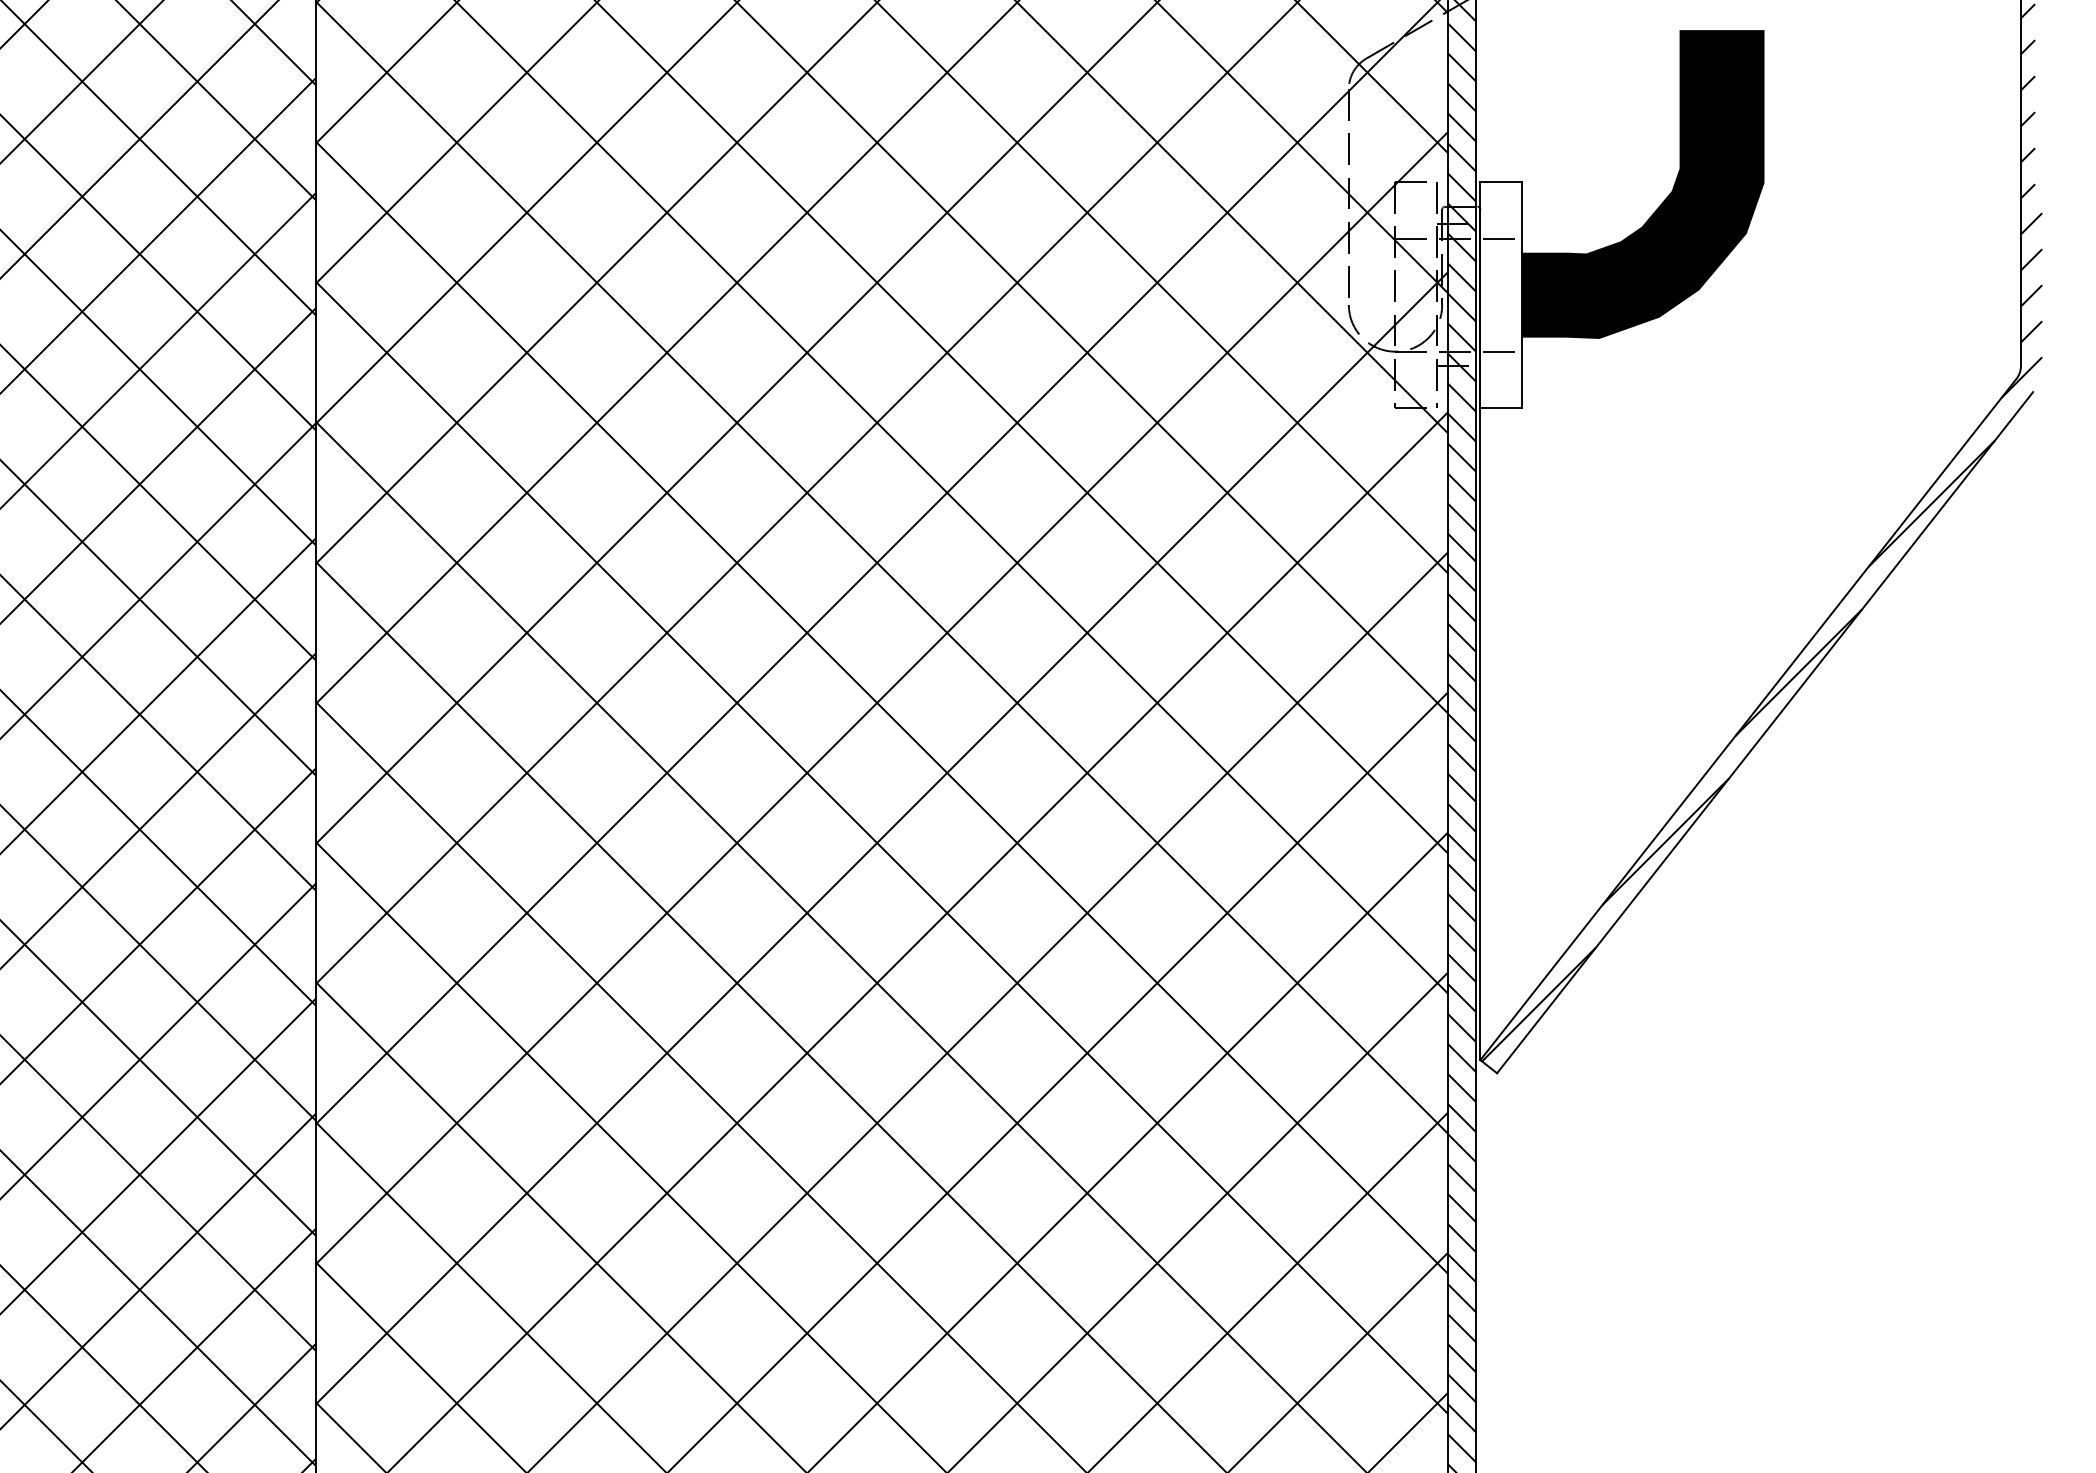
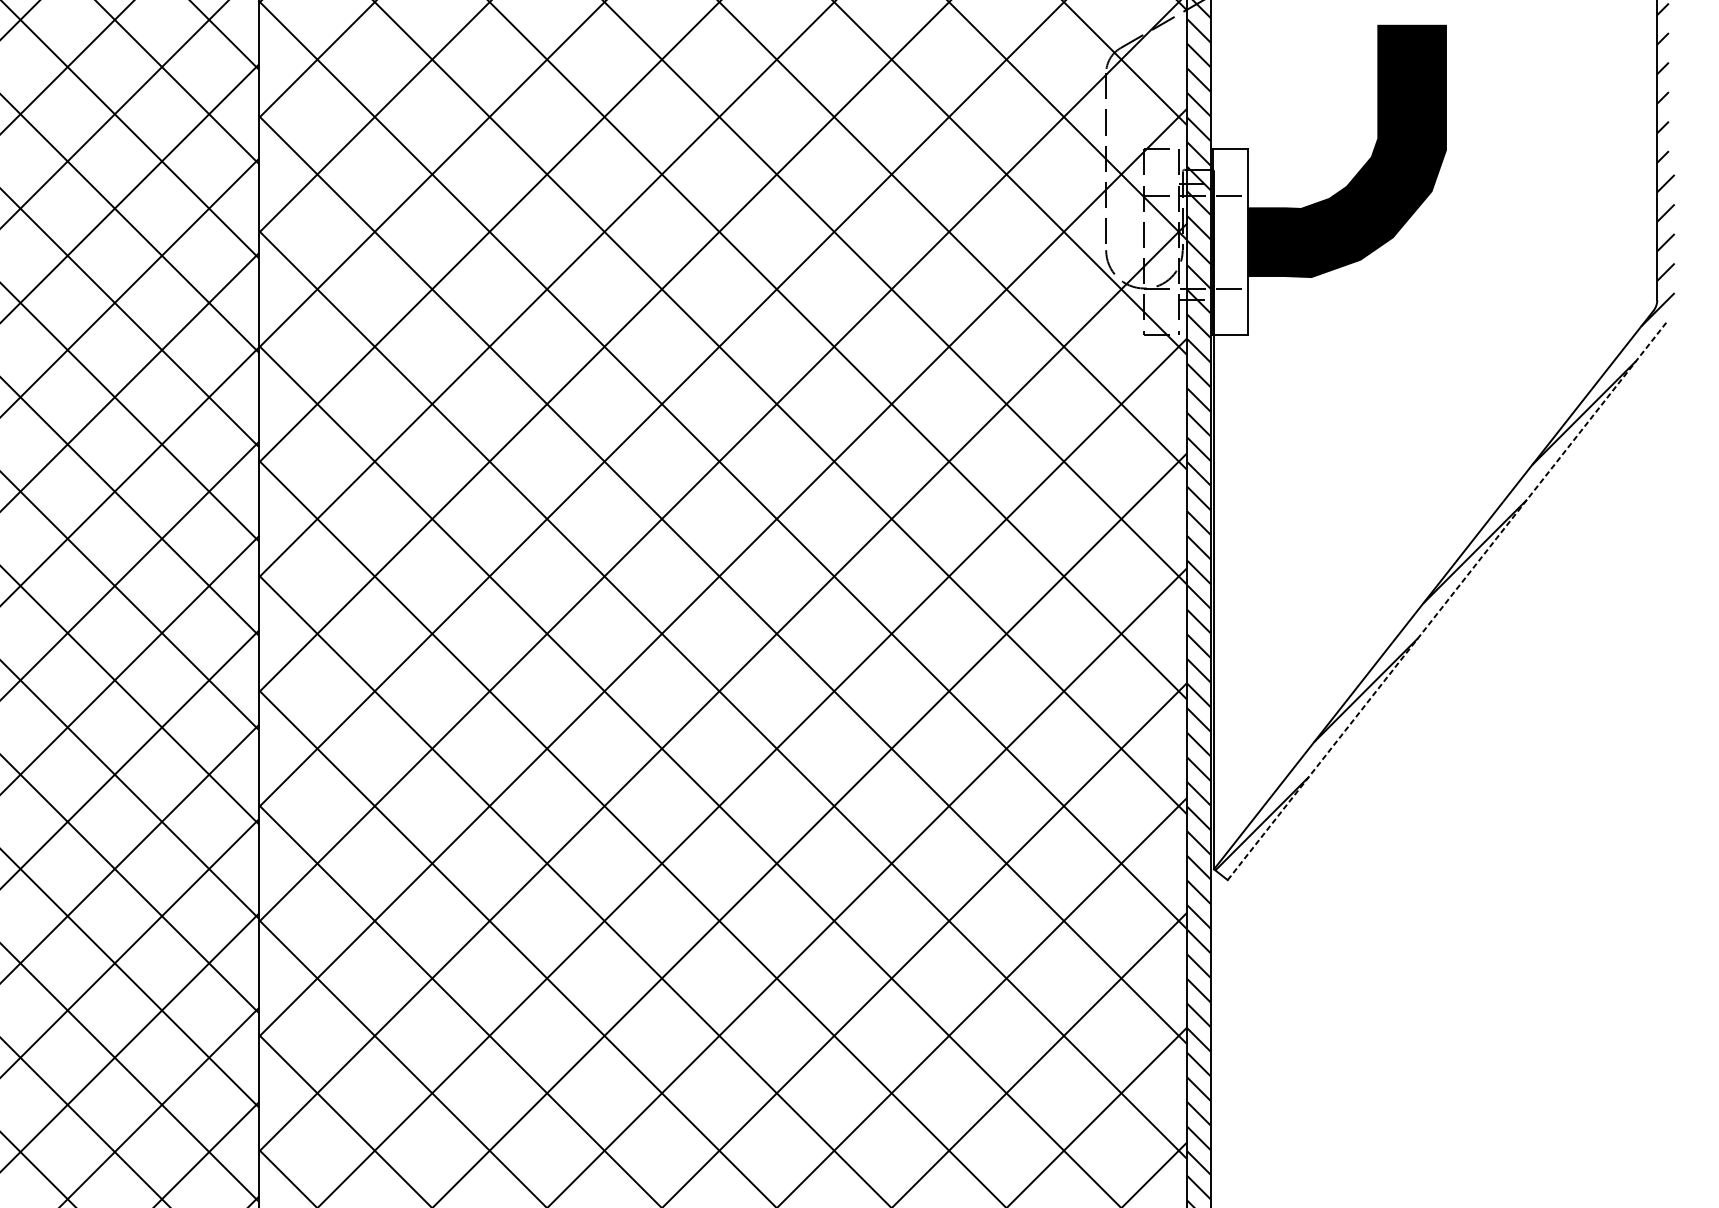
line: (1765, 732) -> (1447, 600), solid -> dashed

